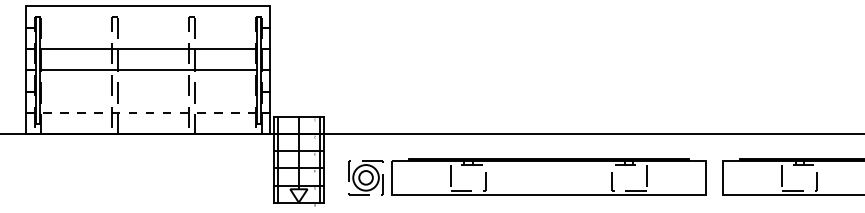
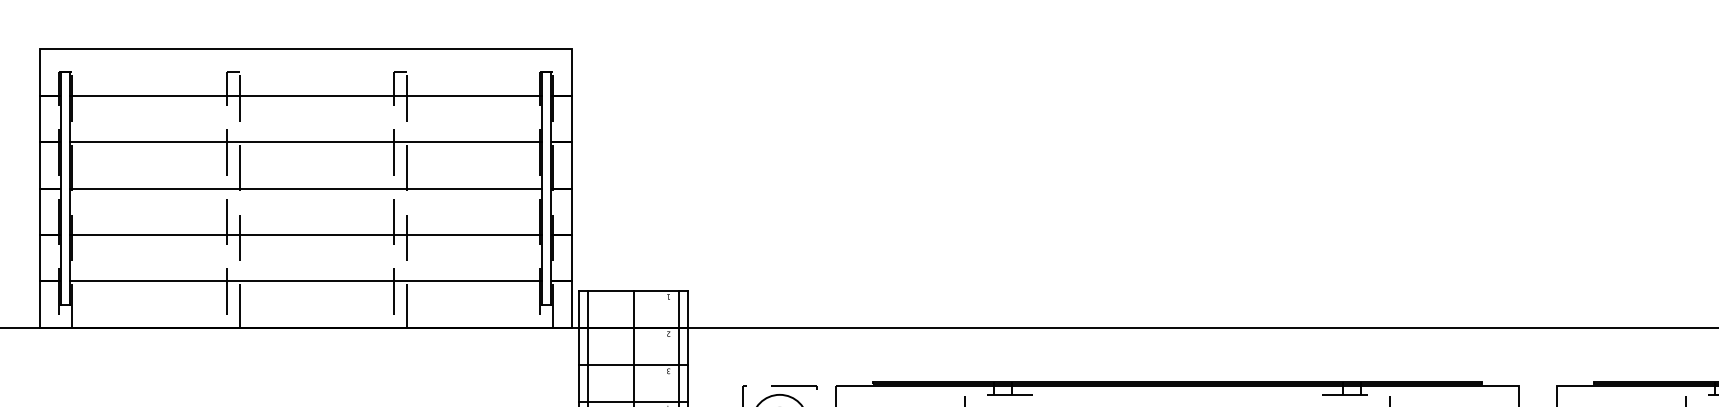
line: (147, 27) -> (304, 95), added
line: (147, 91) -> (304, 234), added
line: (147, 112) -> (304, 280), dashed -> solid

